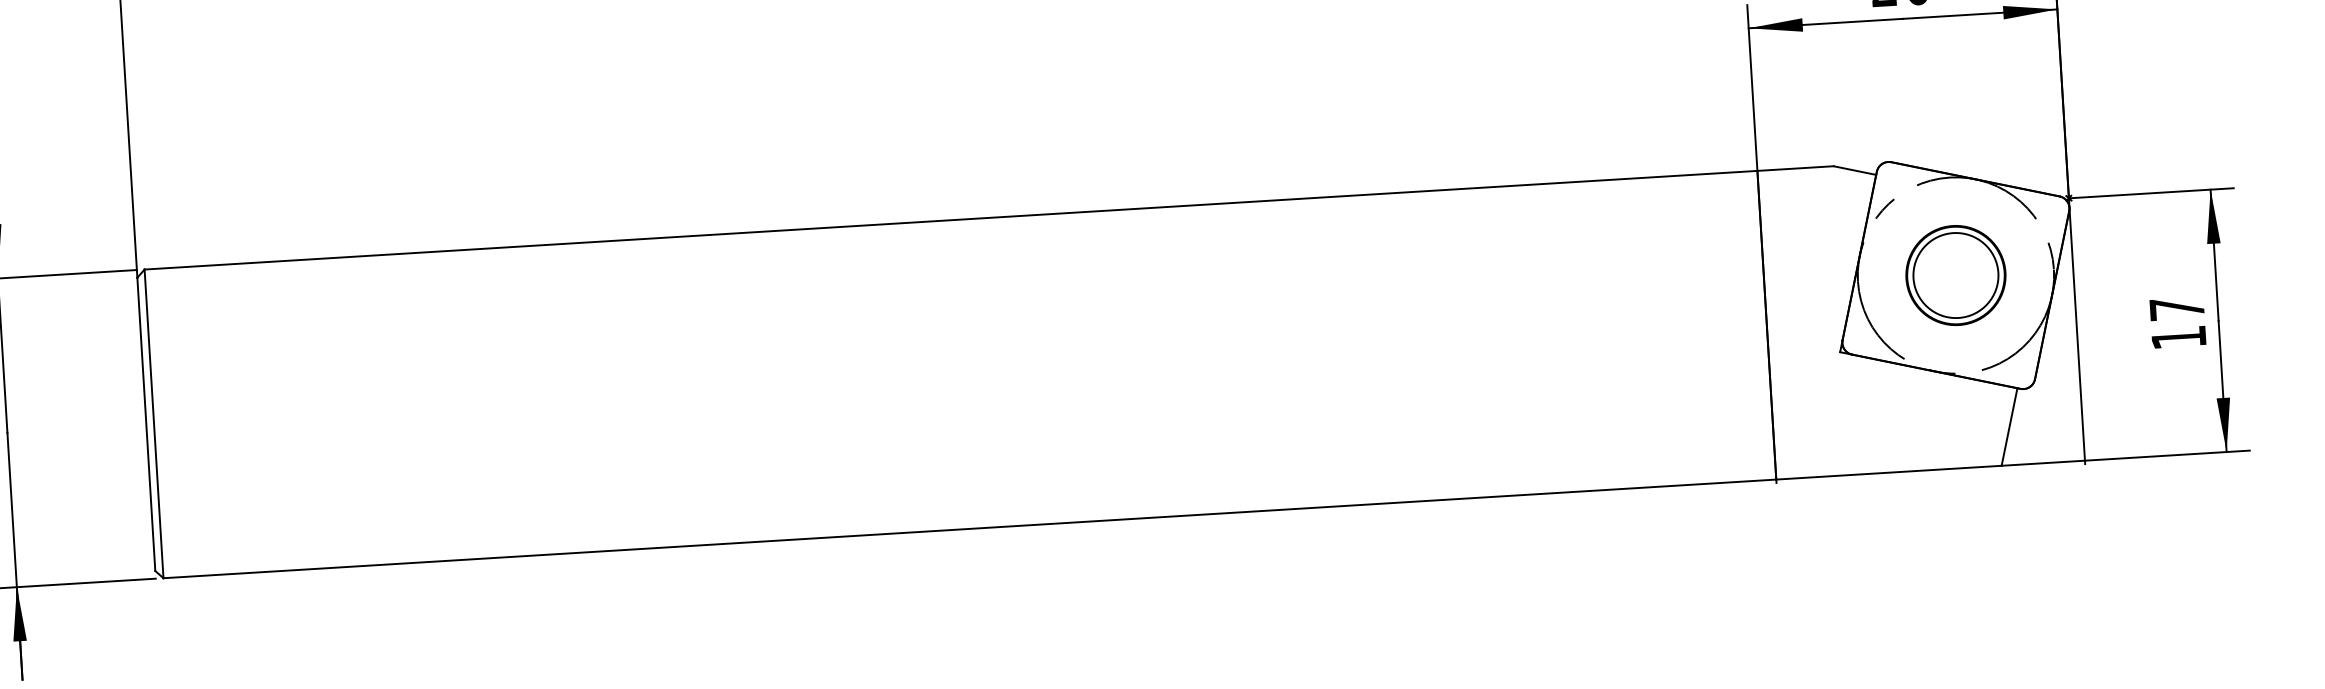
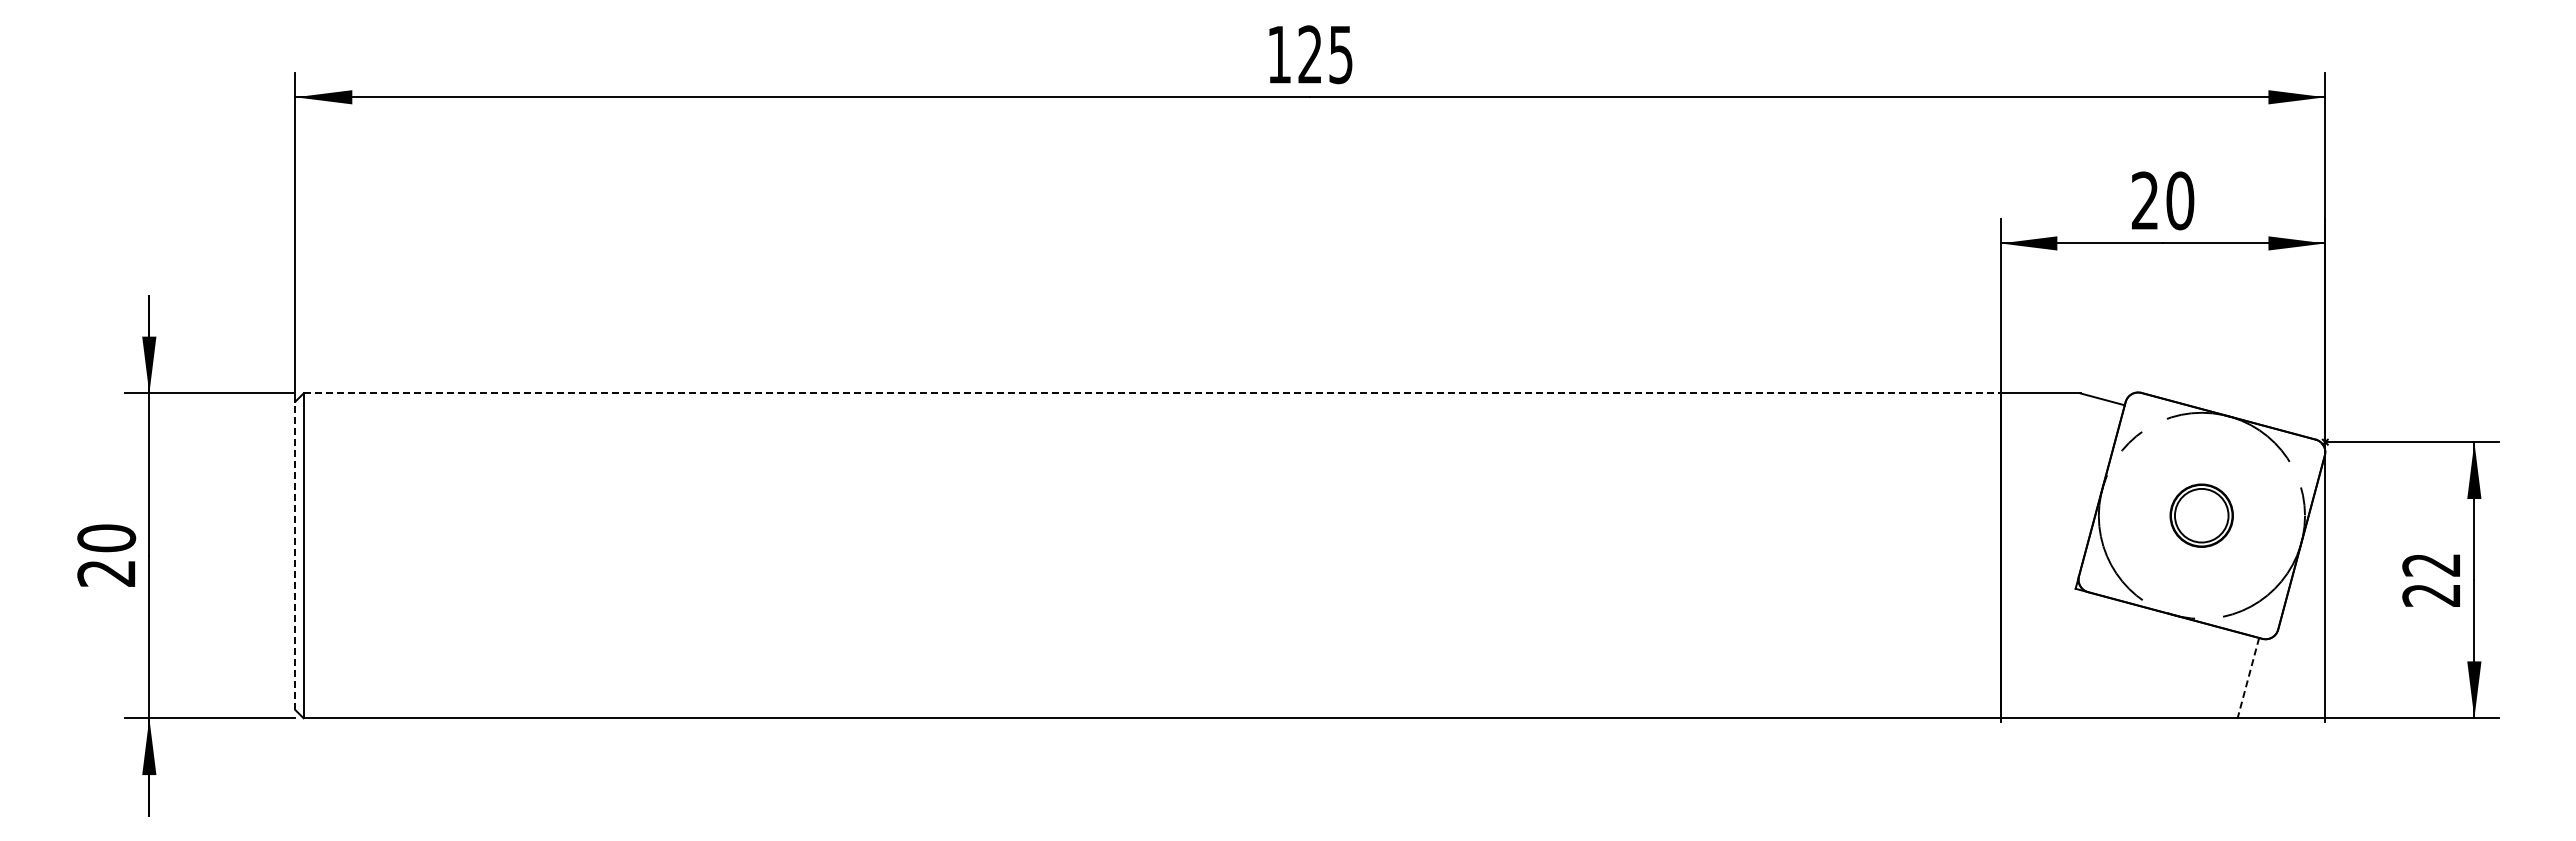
line: (951, 220) -> (1152, 393), solid -> dashed
part: (1955, 275) -> (2201, 515), size x0.6
text: (2176, 323) -> (2430, 580), 17 -> 22
line: (146, 424) -> (295, 555), solid -> dashed
line: (2009, 427) -> (2248, 678), solid -> dashed

